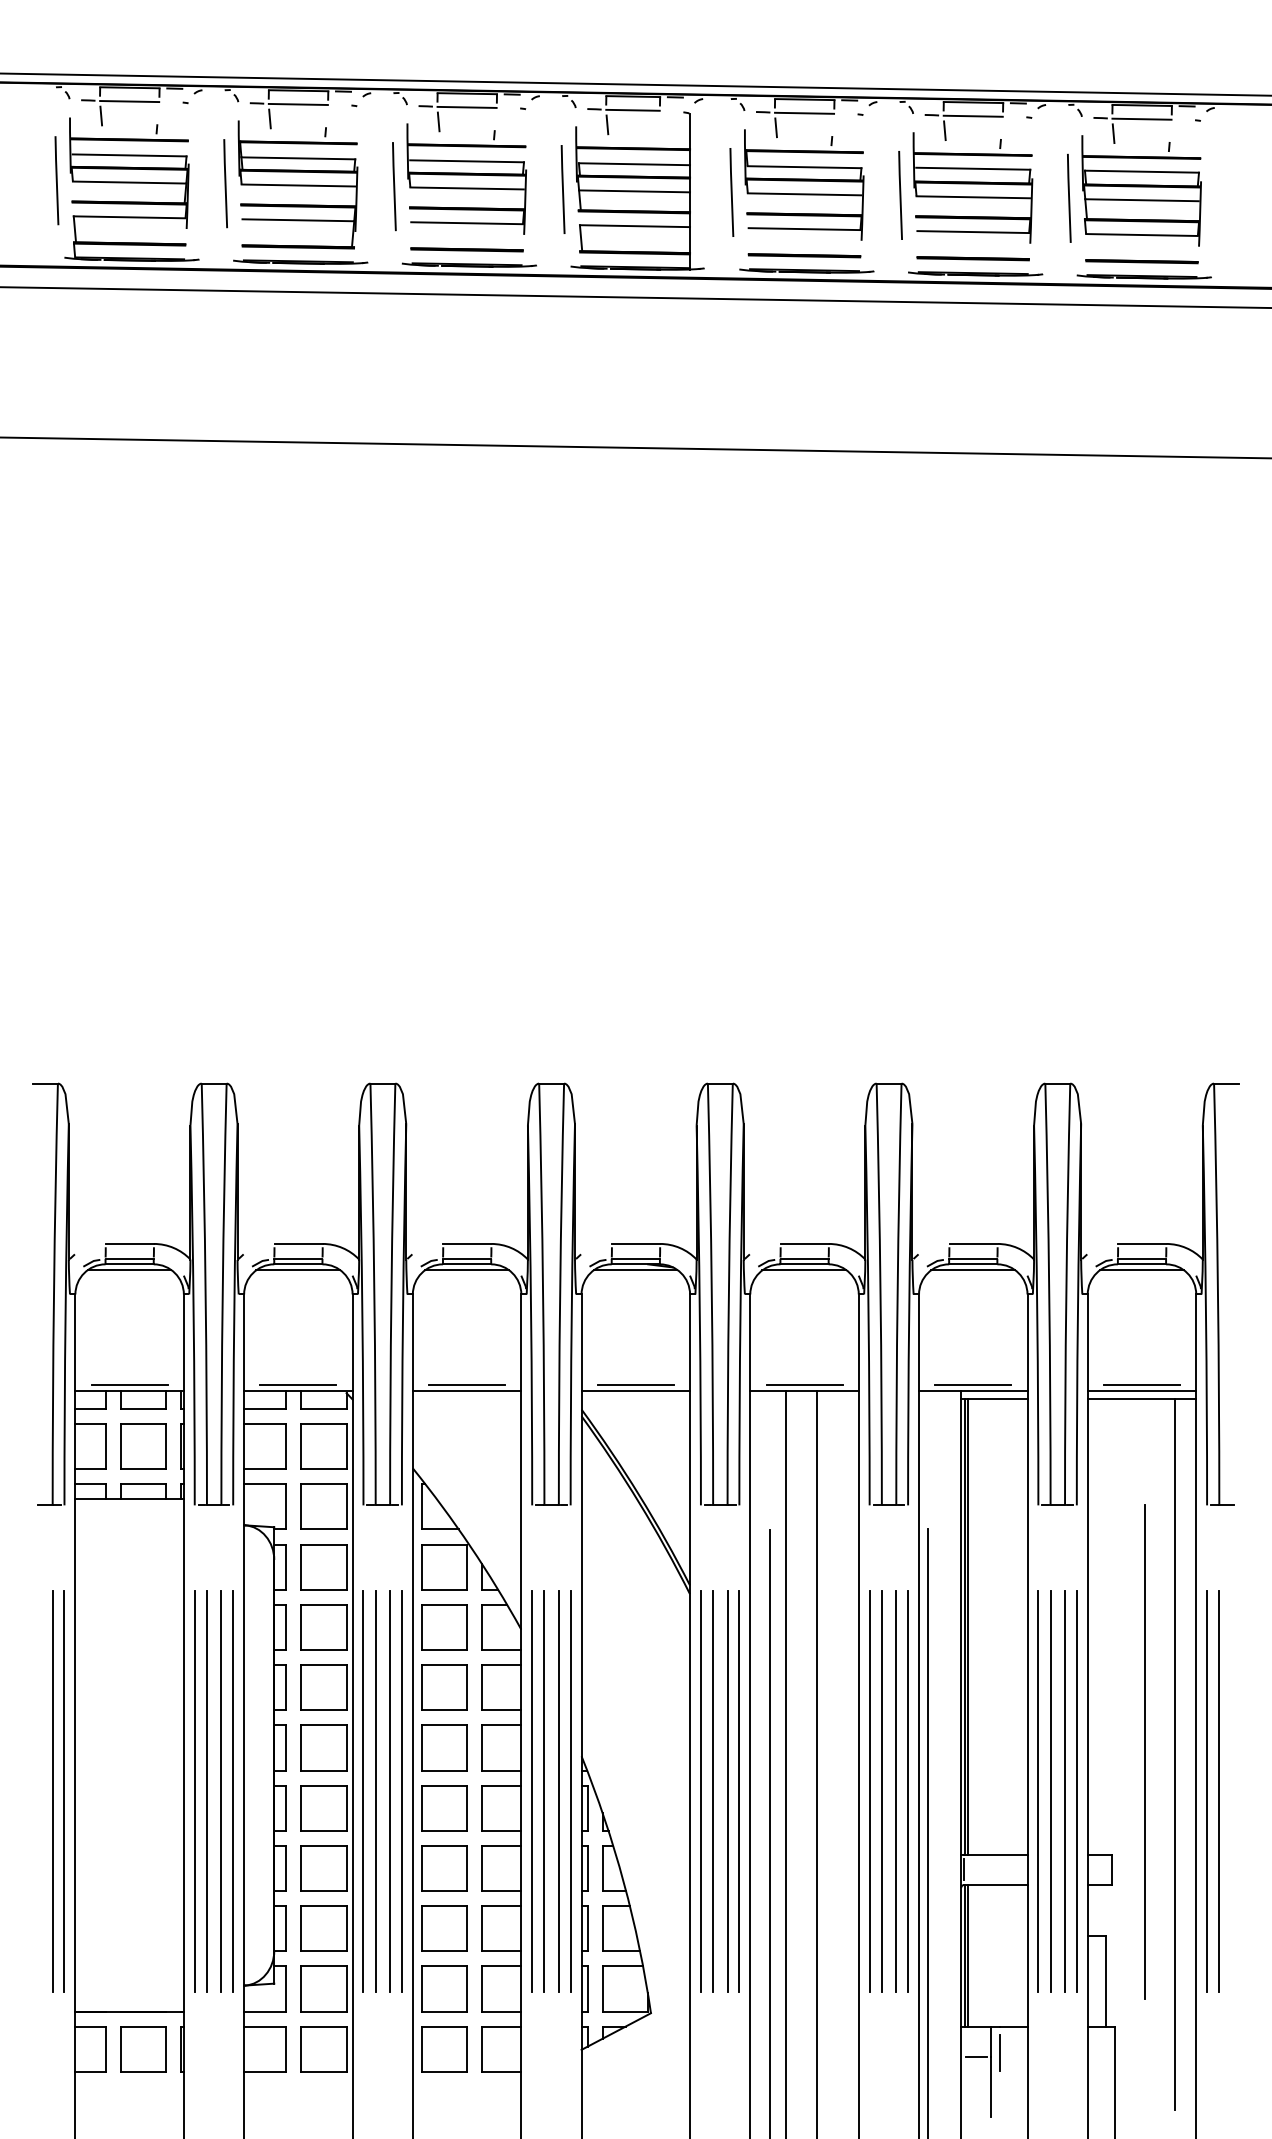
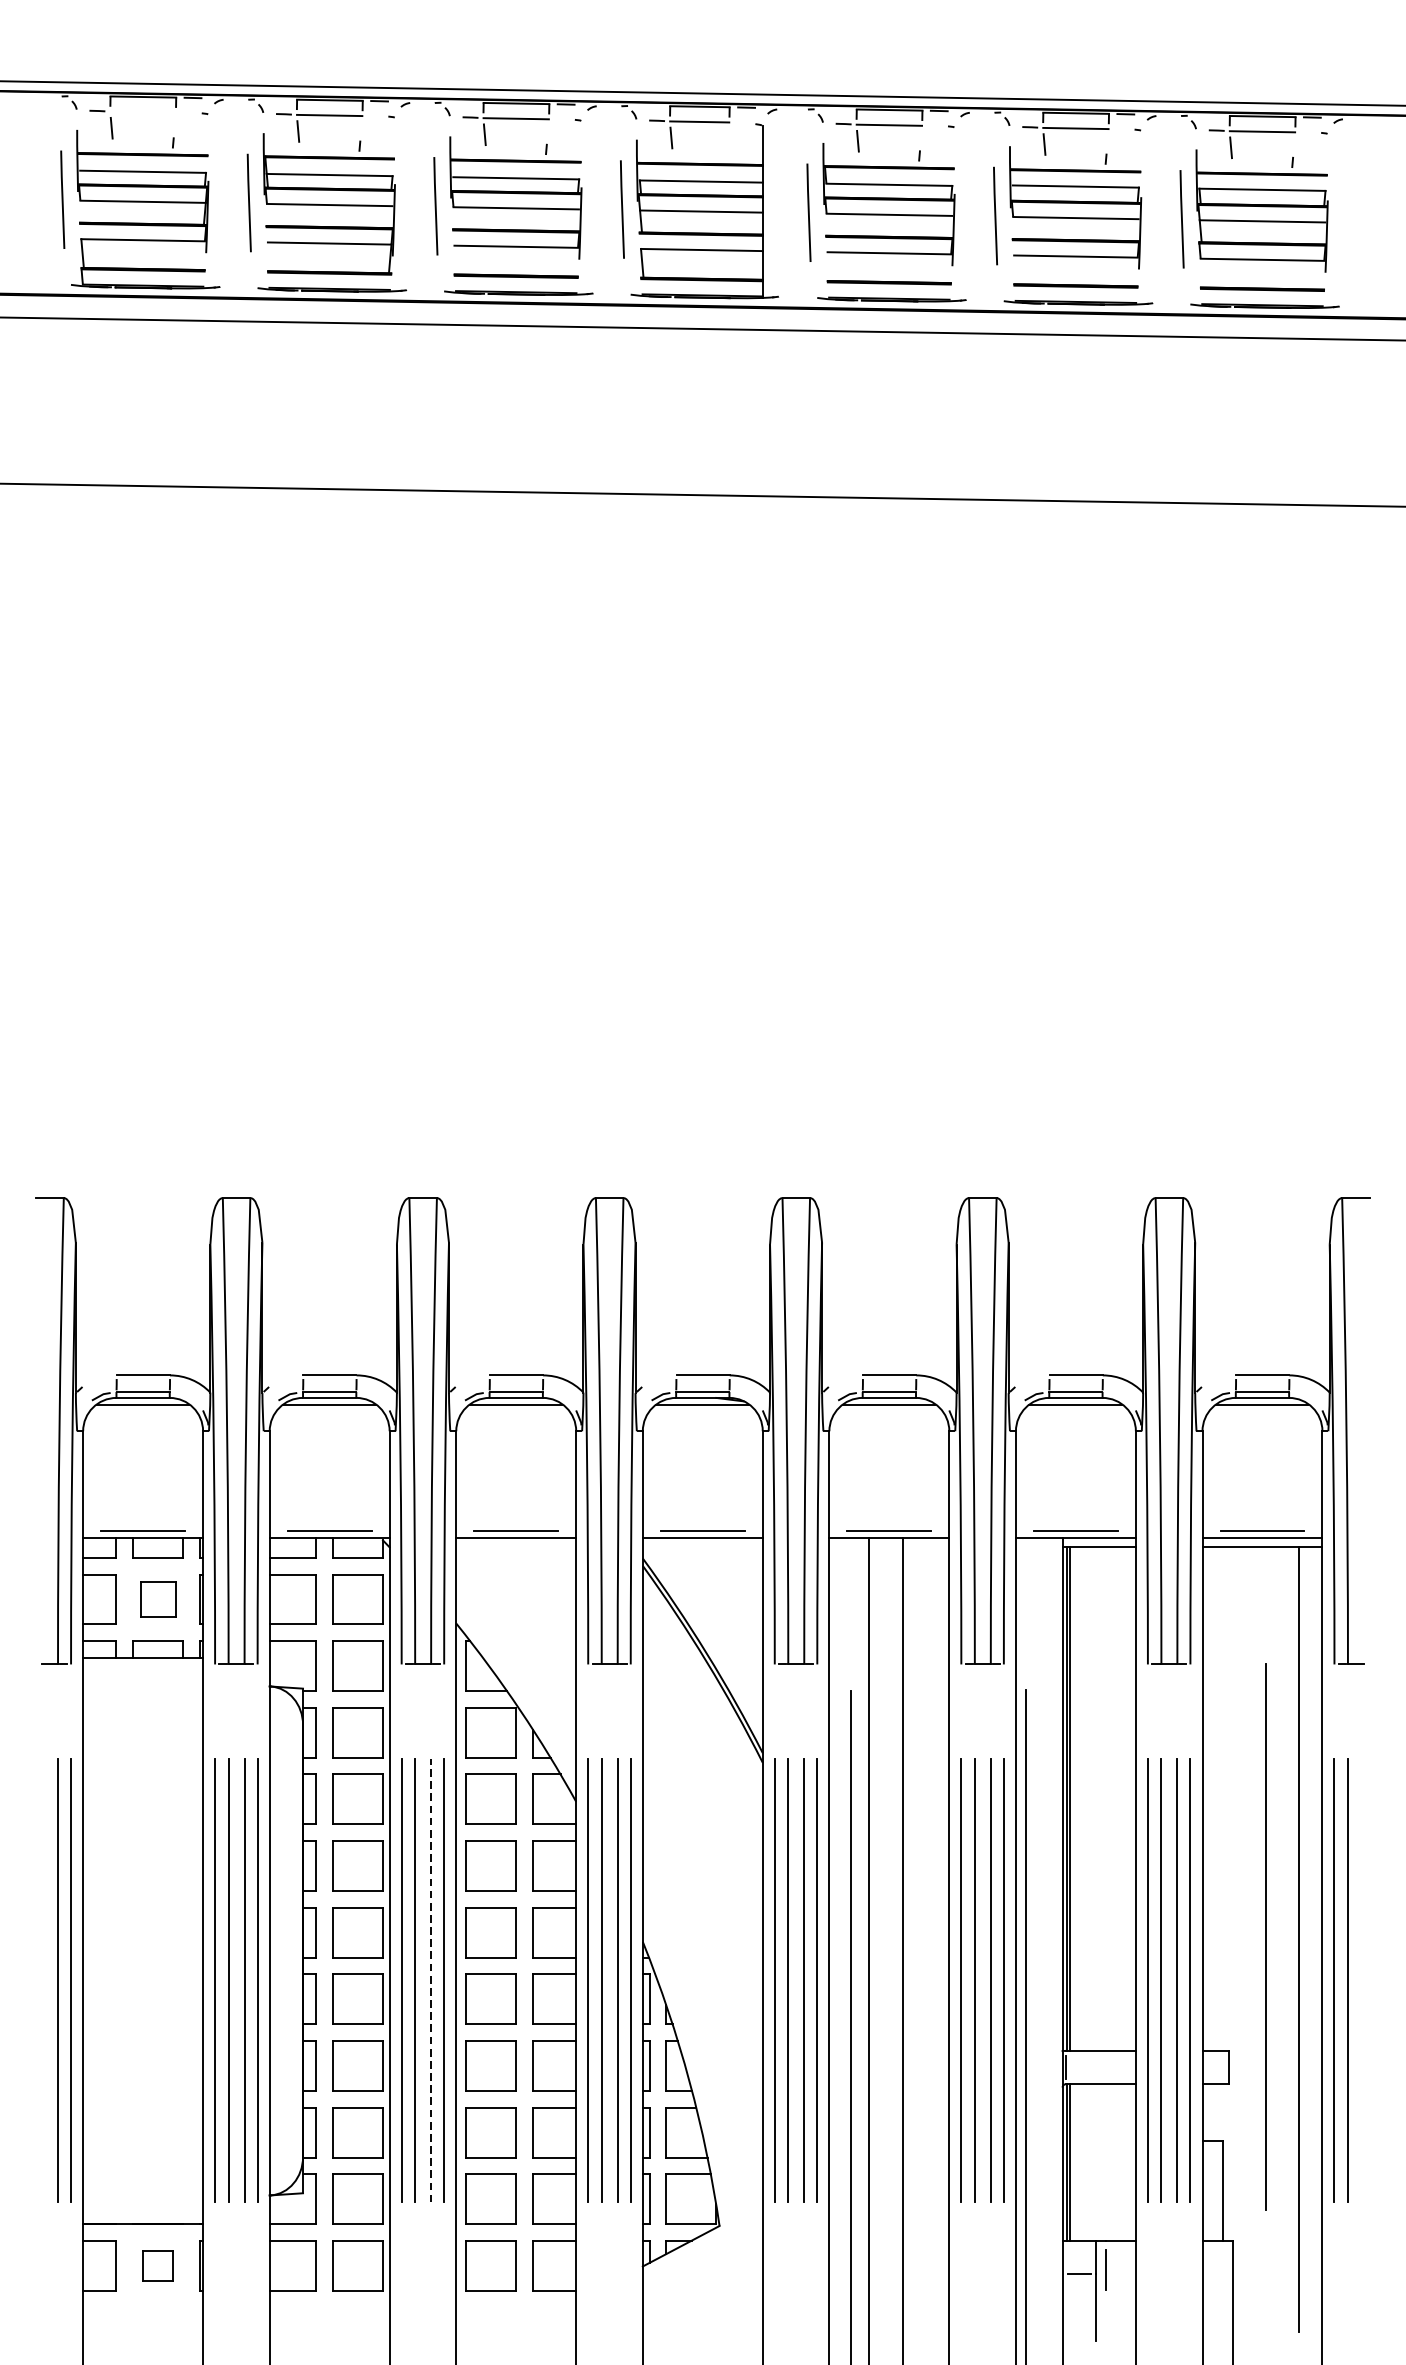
line: (129, 101) -> (142, 112), removed
part: (143, 1446) -> (158, 1599), size x0.7
line: (390, 1791) -> (431, 1980), solid -> dashed
part: (143, 2049) -> (158, 2266), size x0.6

